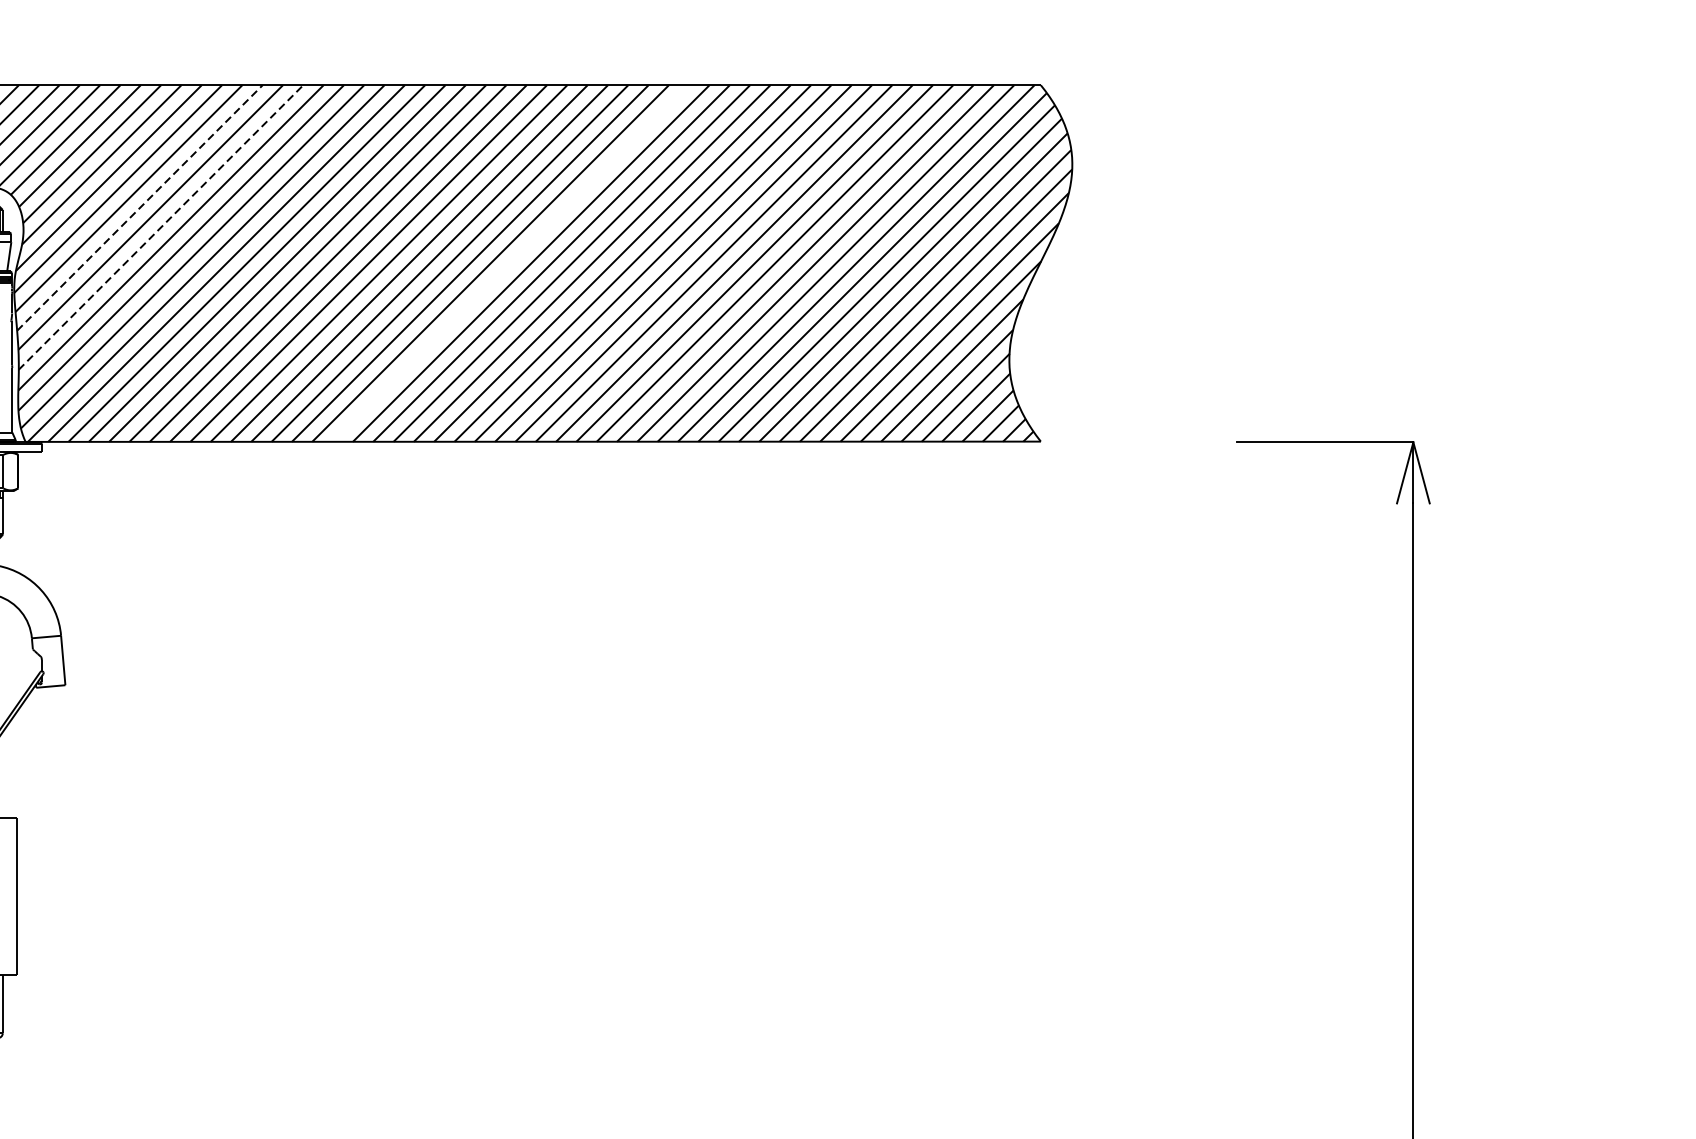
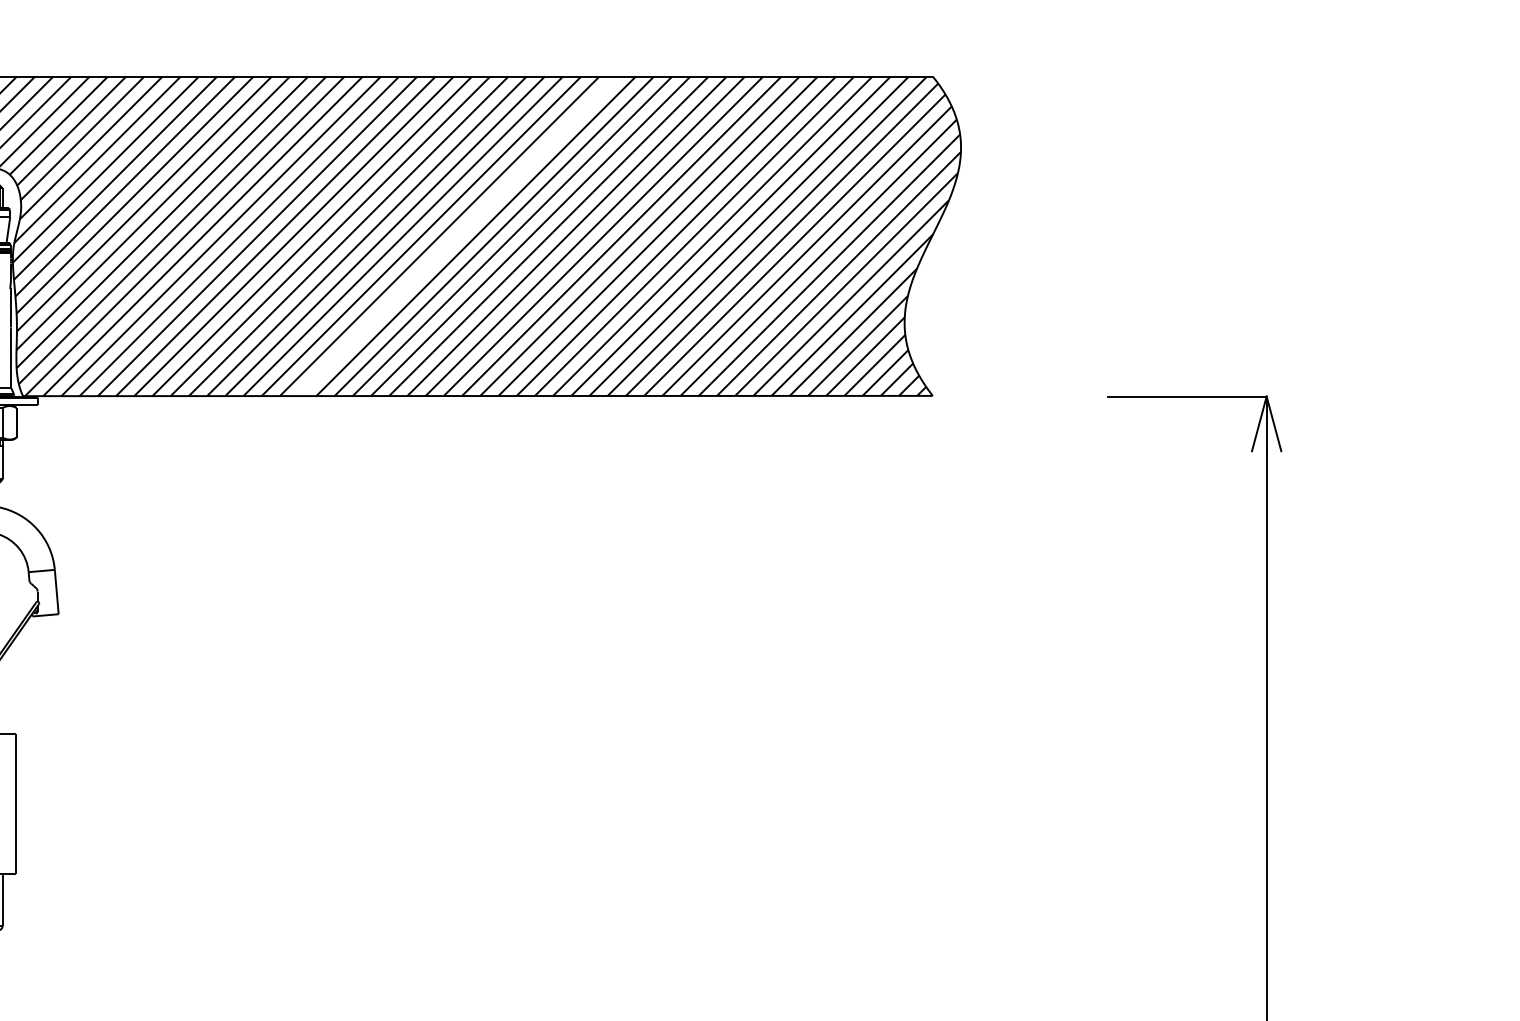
line: (139, 207) -> (125, 186), dashed -> solid
line: (161, 226) -> (144, 203), dashed -> solid

